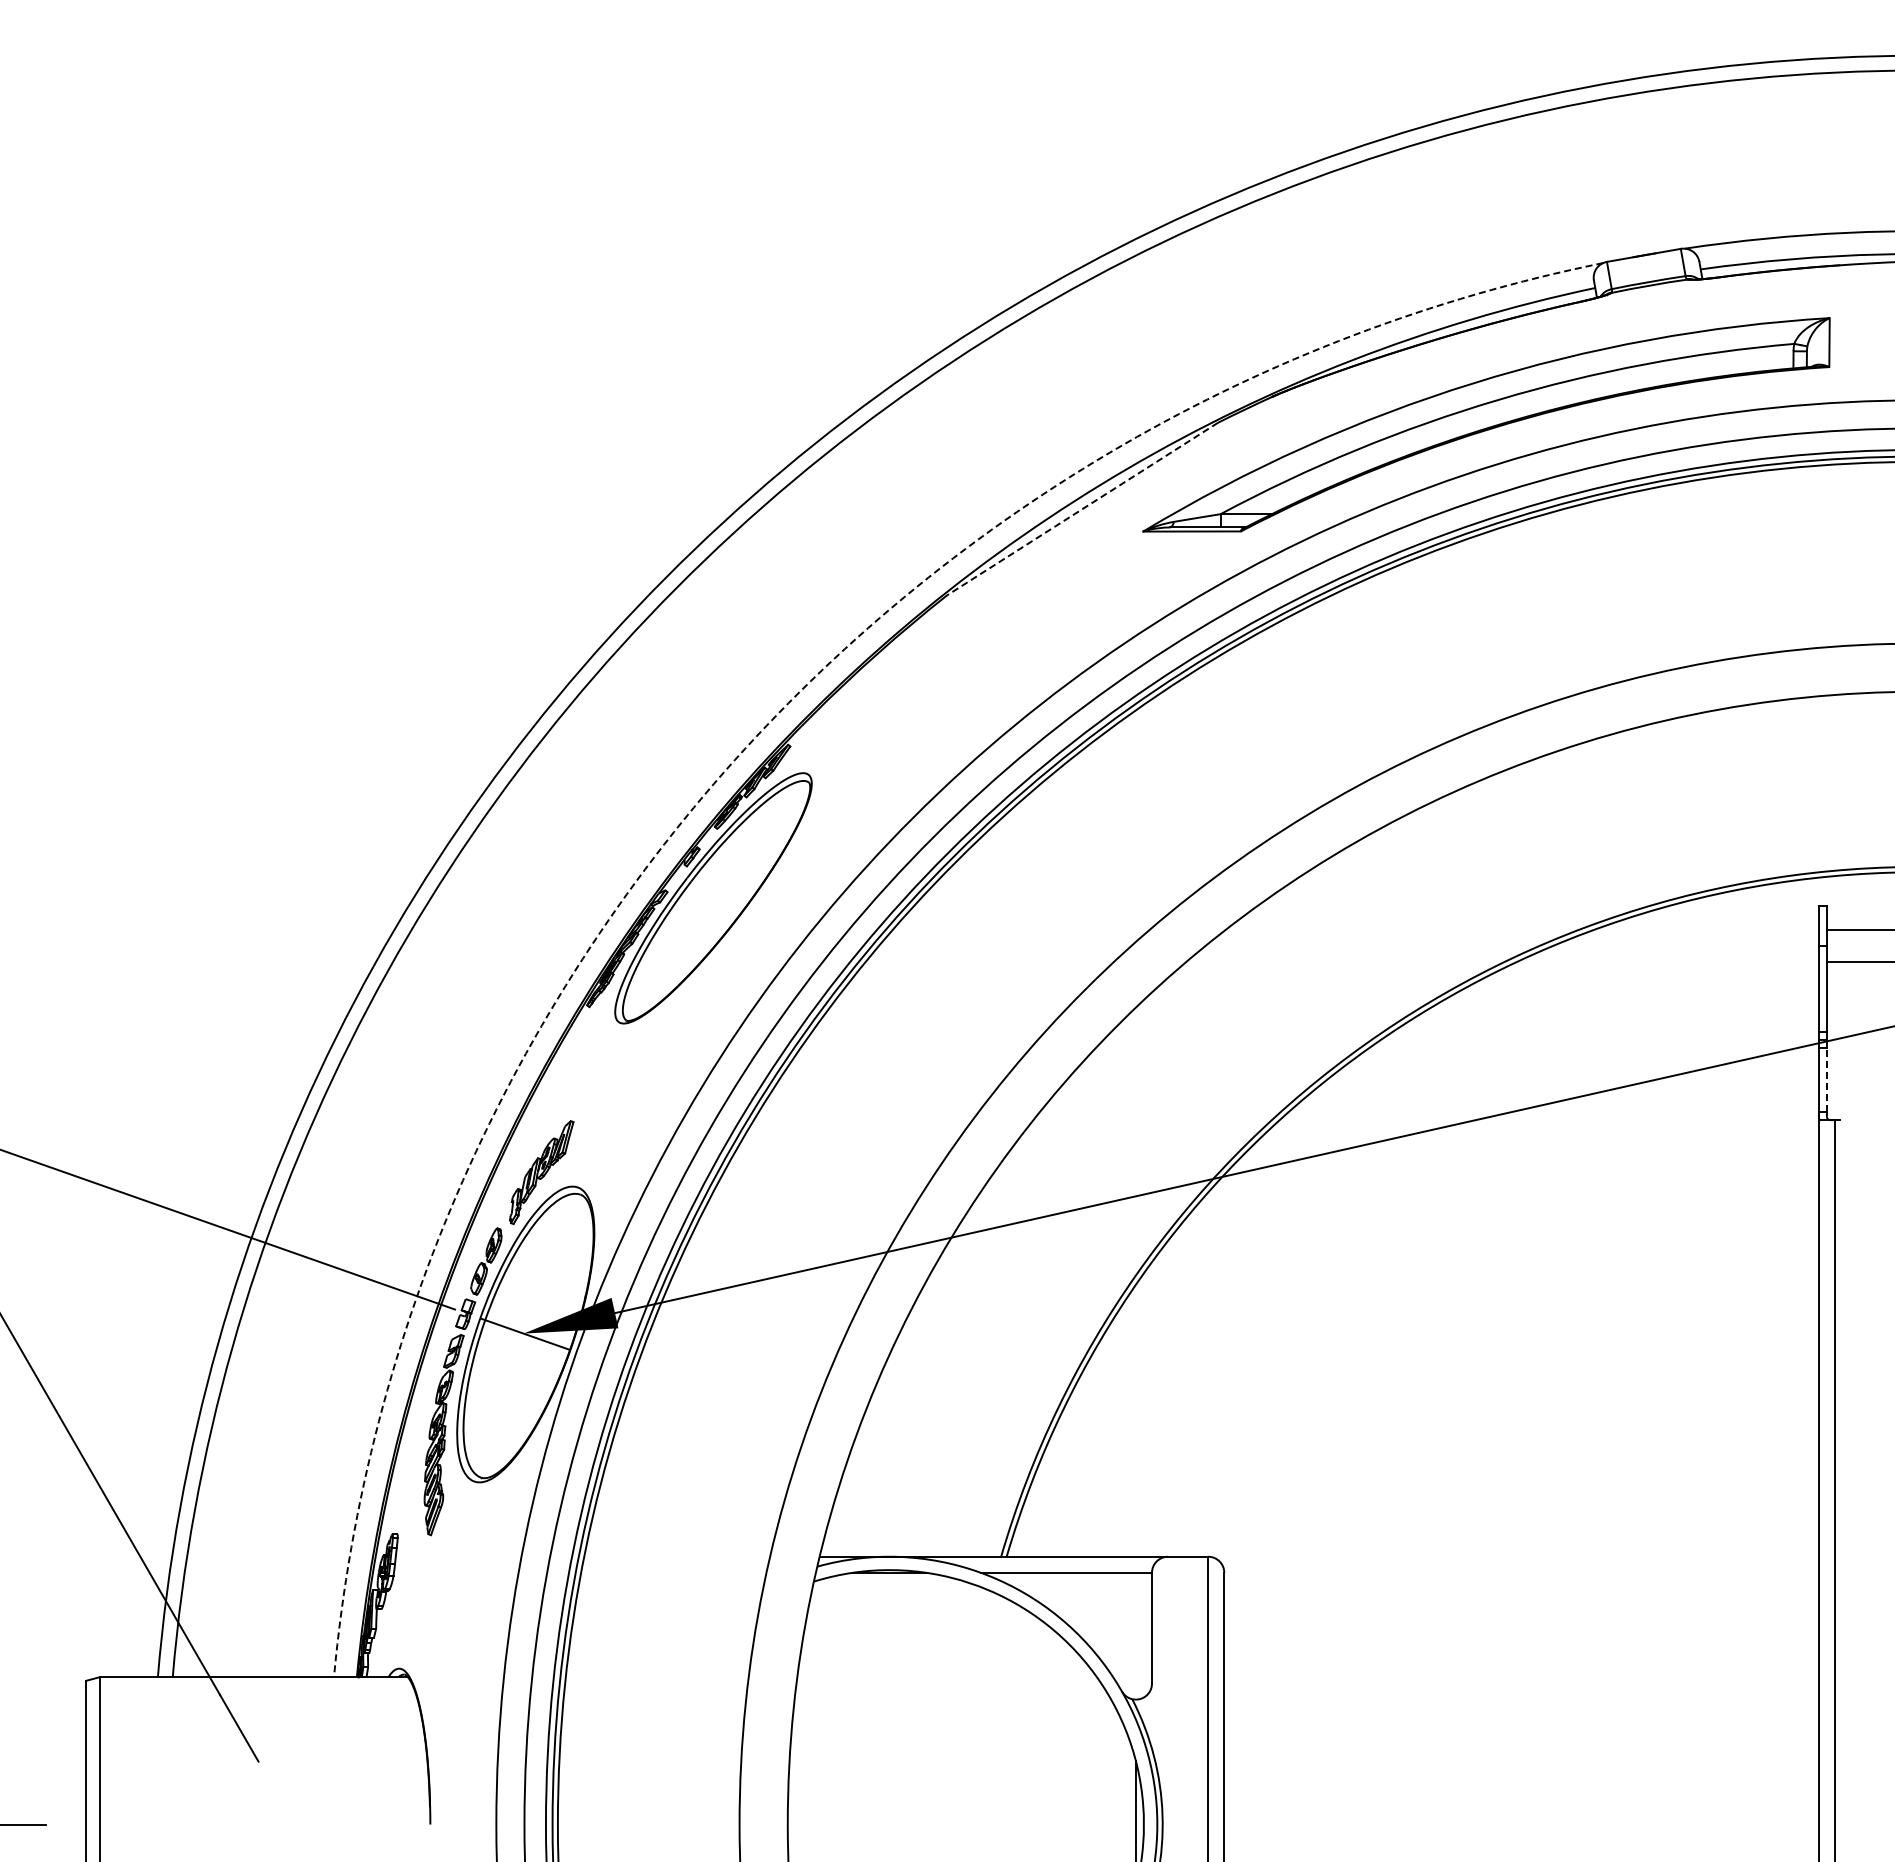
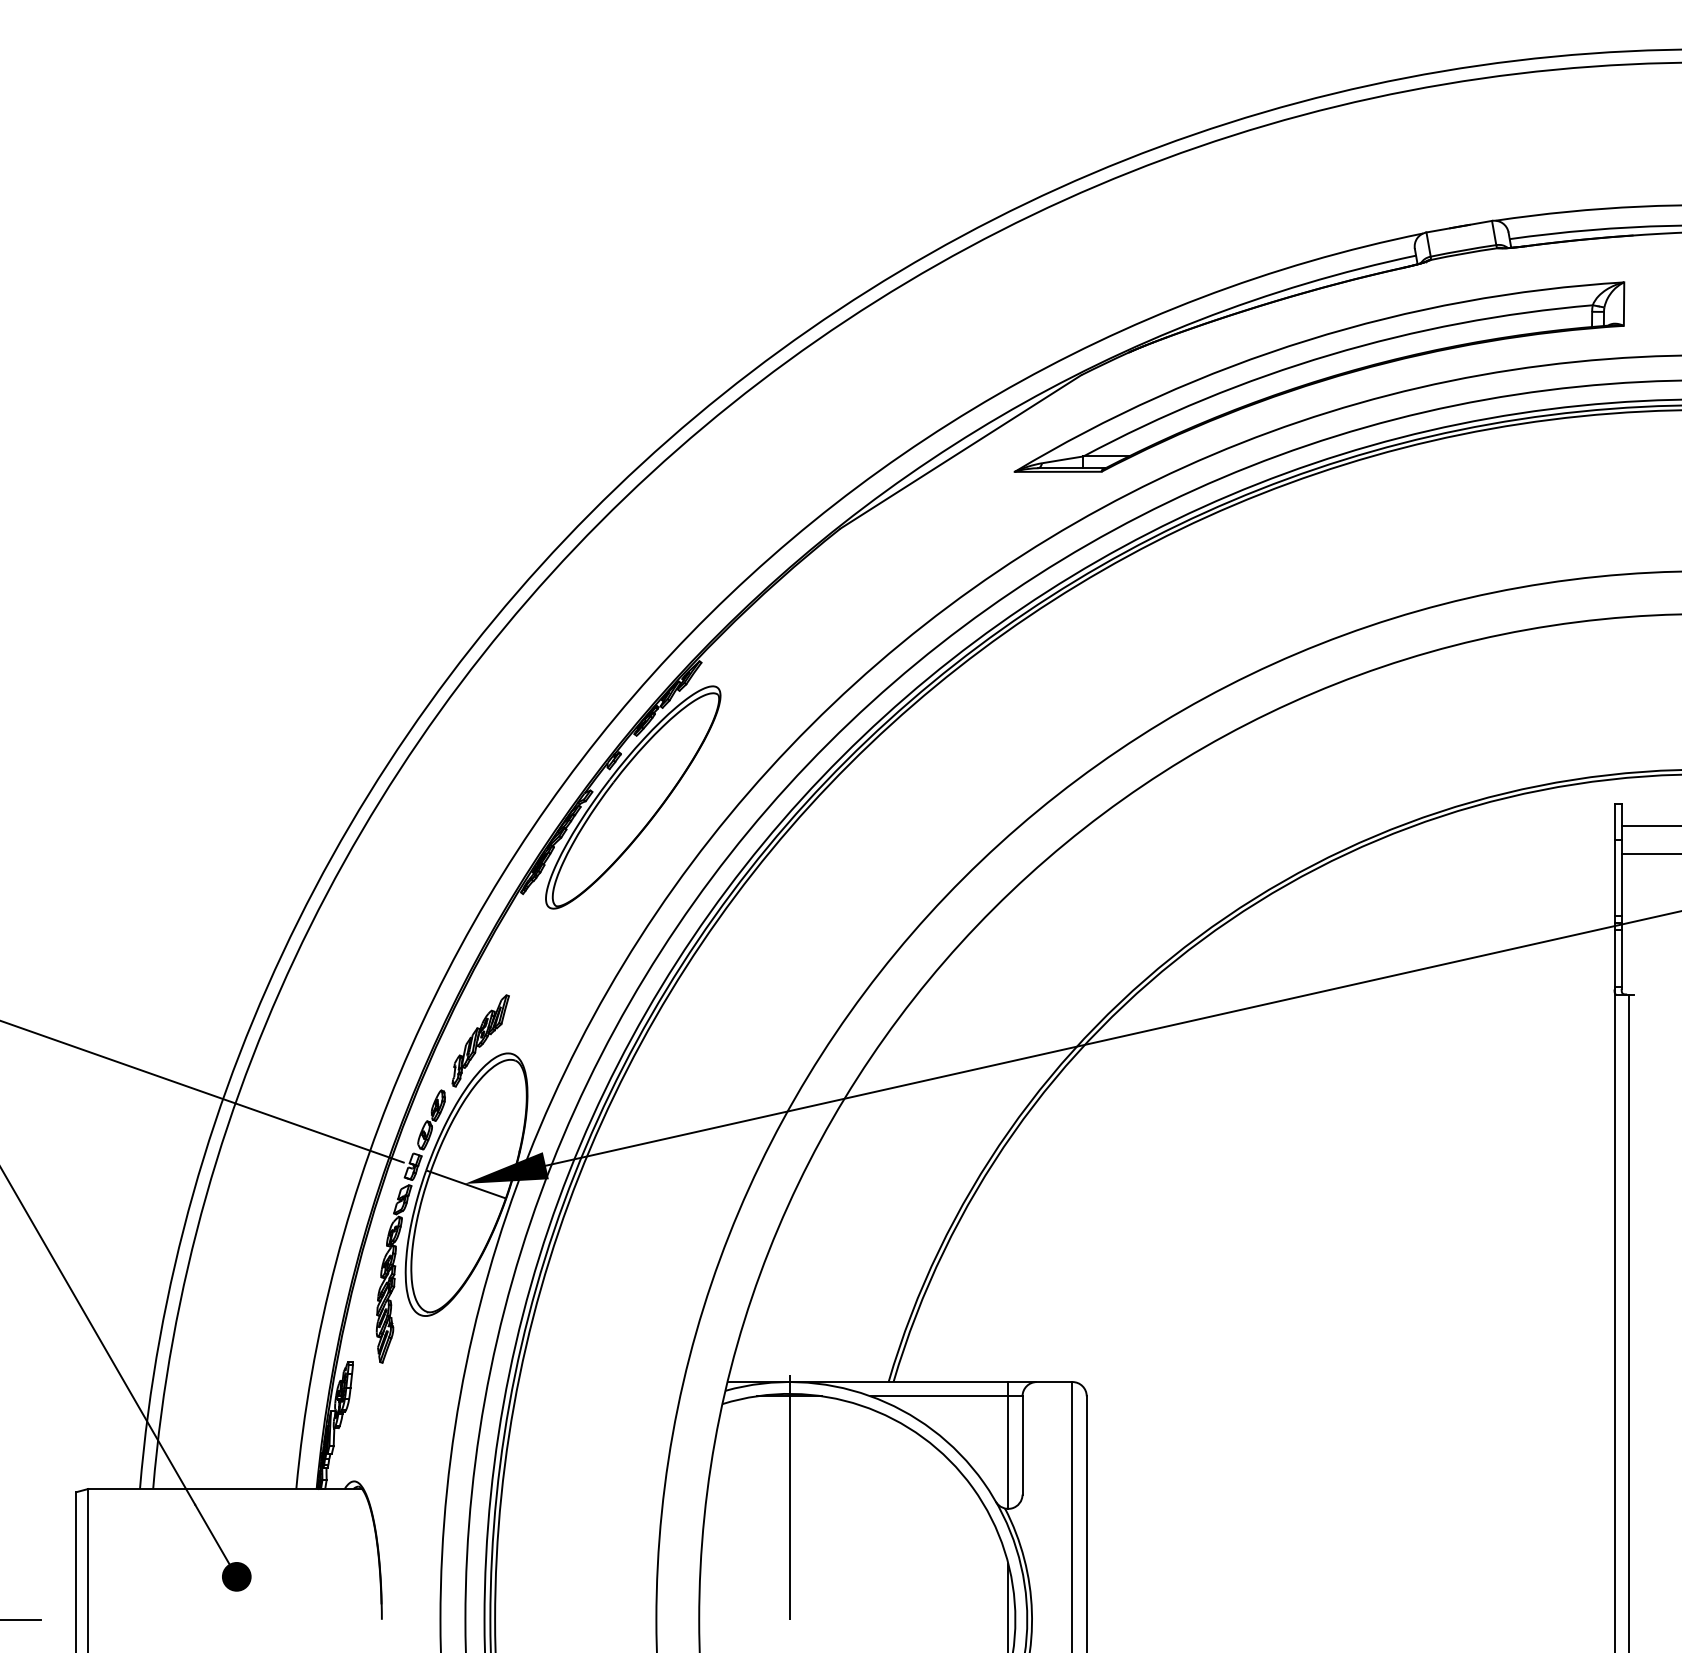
line: (1082, 509) -> (960, 452), dashed -> solid
arc: (734, 760) -> (651, 675), dashed -> solid
line: (1826, 1079) -> (1621, 958), dashed -> solid
line: (1135, 1627) -> (1007, 1444), added
line: (889, 1686) -> (789, 1497), added
fill: (266, 1775) -> (236, 1576), added

